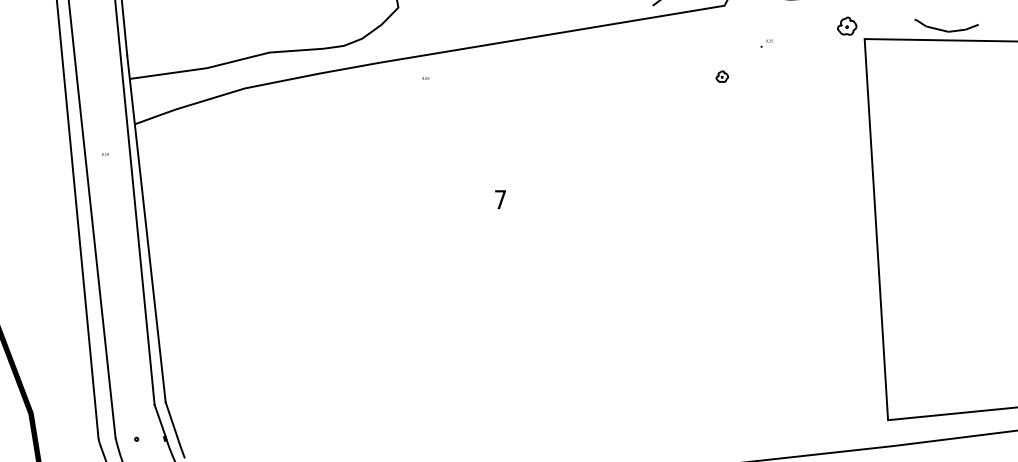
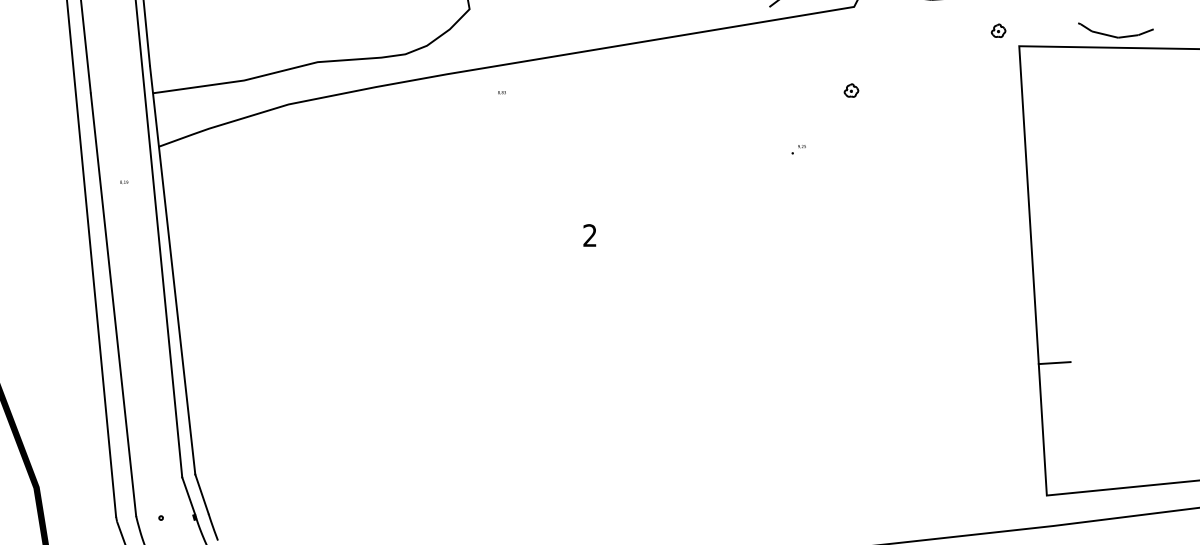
part: (847, 25) -> (998, 30), size x0.62
text: (766, 43) -> (798, 149), moved
text: (500, 199) -> (589, 235), 7 -> 2
line: (894, 308) -> (1054, 363), added

